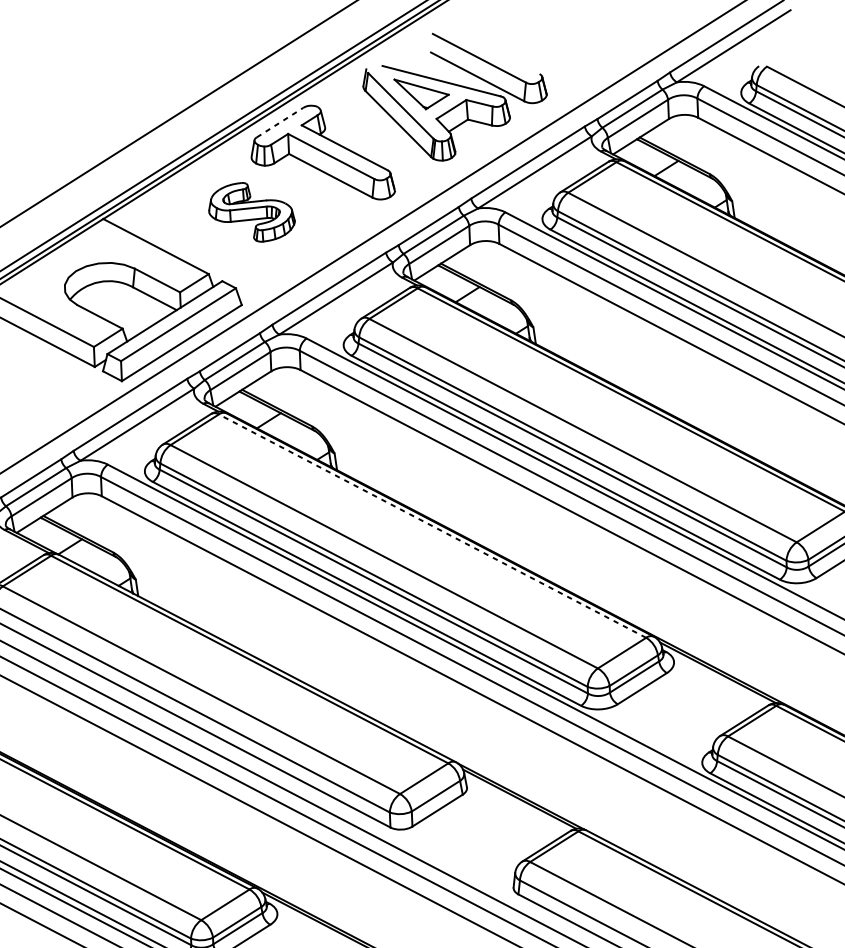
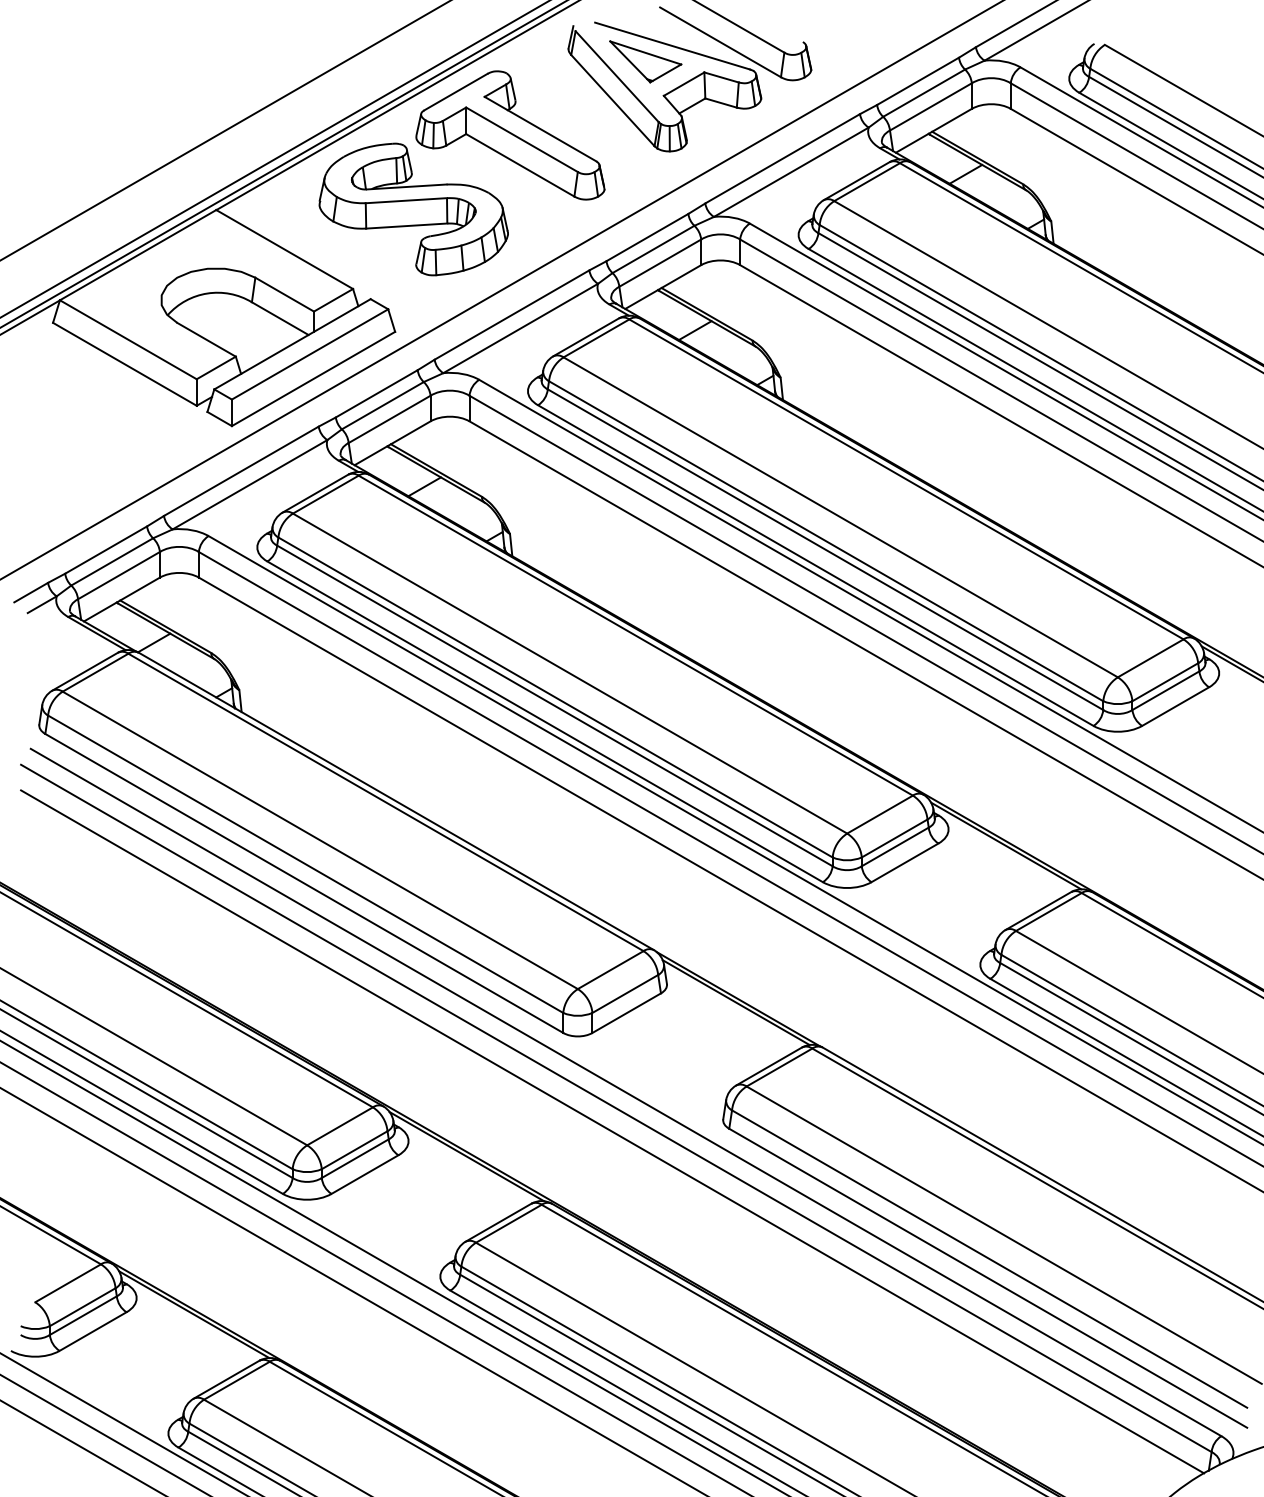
line: (280, 122) -> (456, 91), dashed -> solid
part: (251, 212) -> (413, 209), size x1.67
line: (432, 526) -> (635, 635), dashed -> solid

